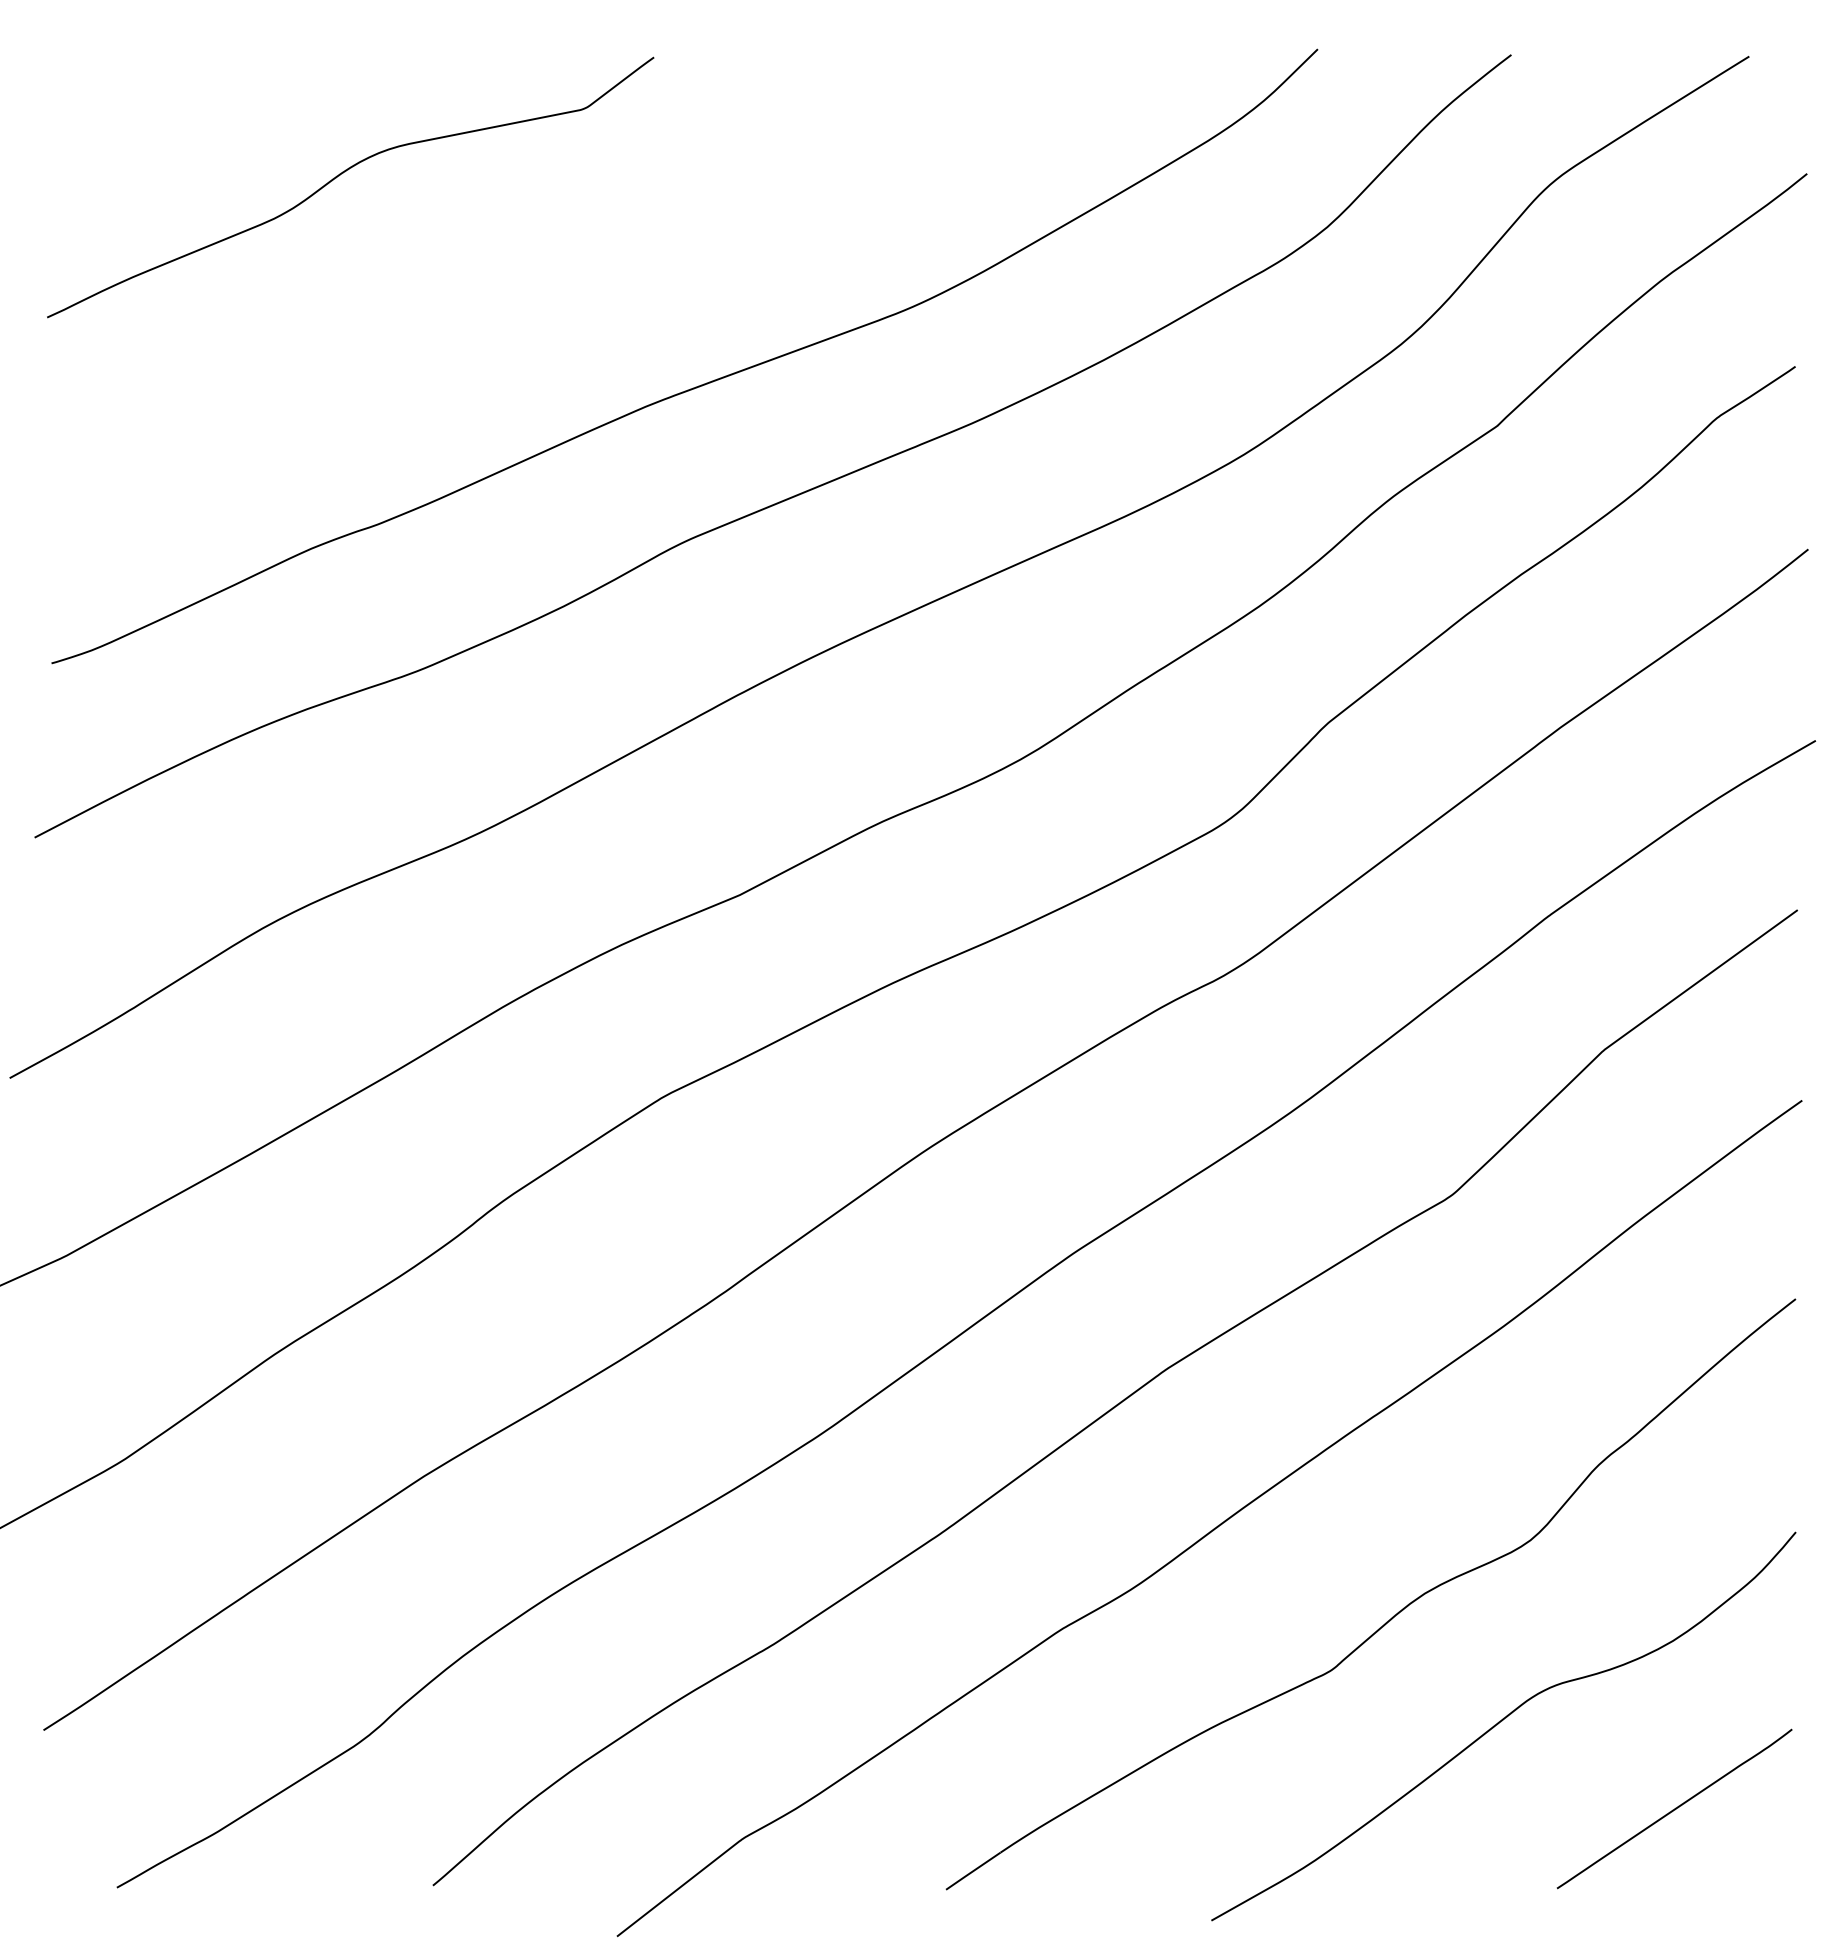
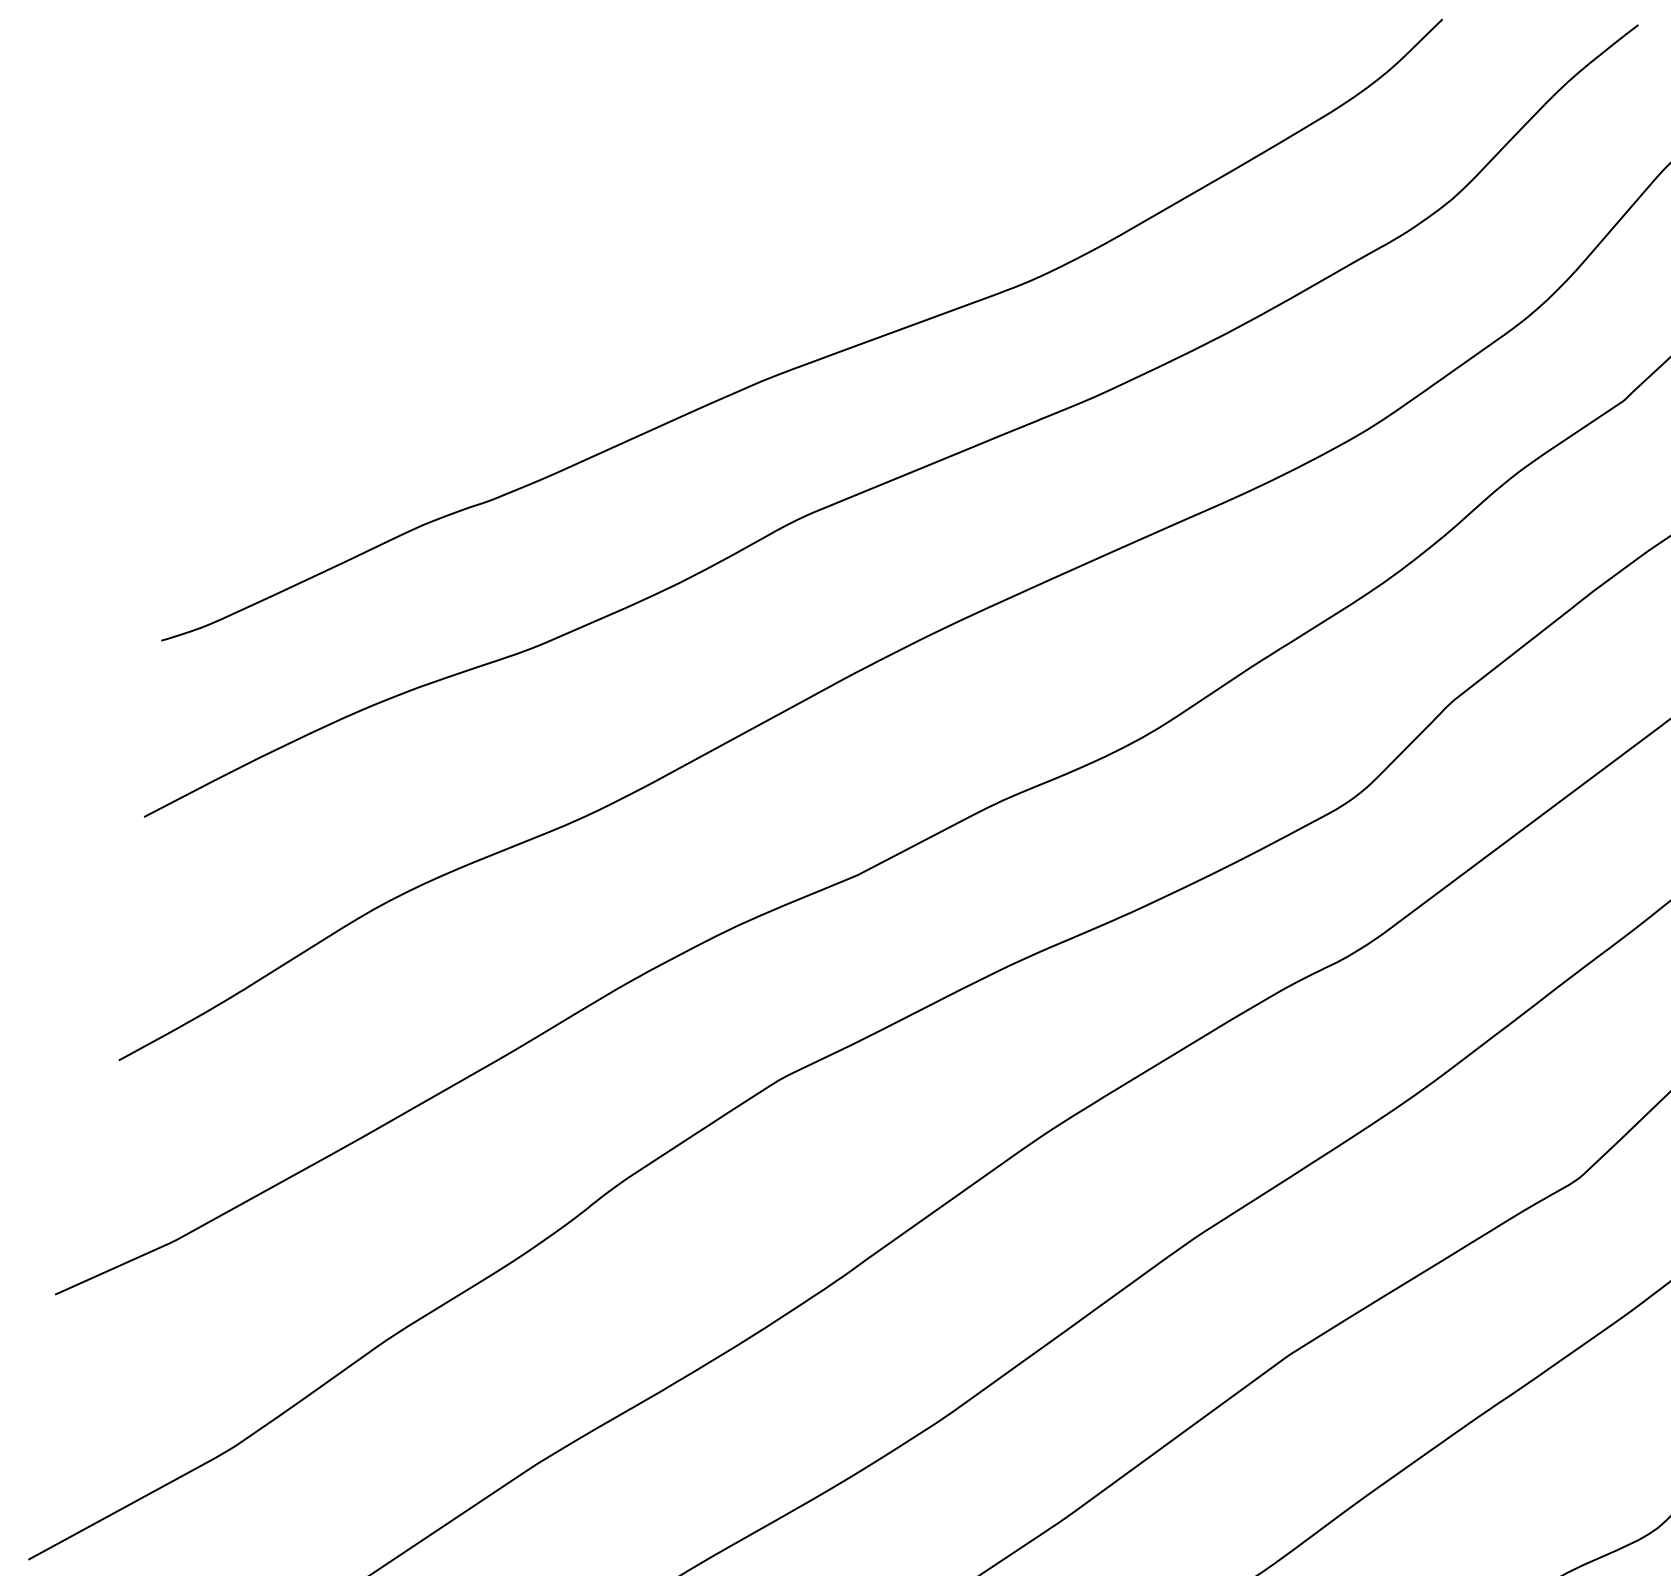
curve: (339, 176) -> (452, 148), removed

